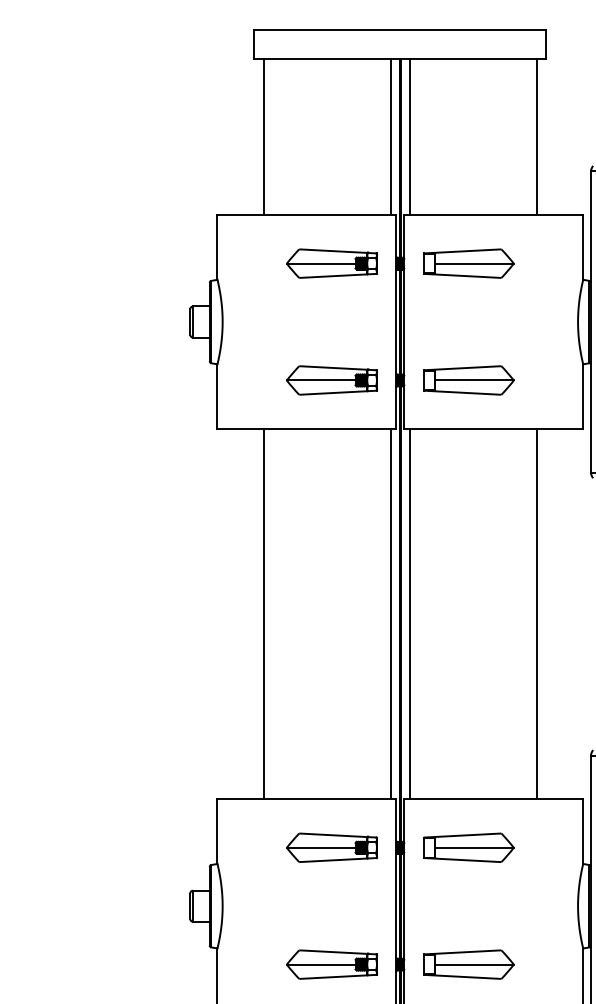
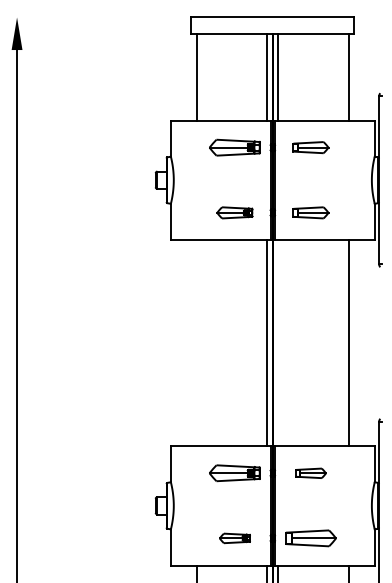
part: (467, 263) -> (310, 147), size x0.7
part: (331, 379) -> (234, 212), size x0.7
part: (467, 379) -> (310, 212), size x0.7
line: (263, 613) -> (196, 342), removed
line: (410, 613) -> (278, 342), removed
part: (467, 848) -> (310, 473), size x0.6
part: (331, 964) -> (234, 538), size x0.6

